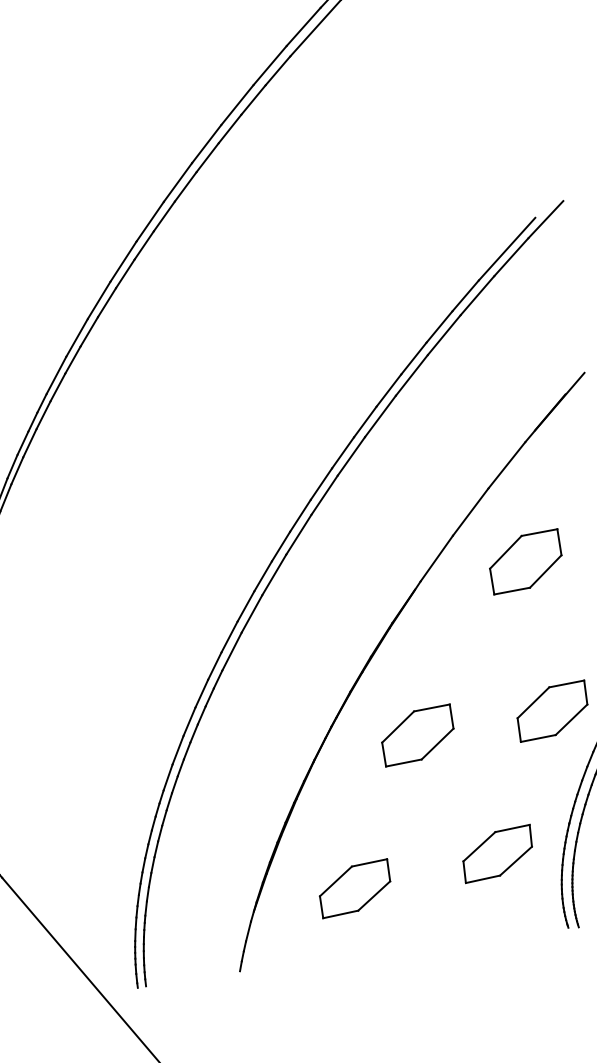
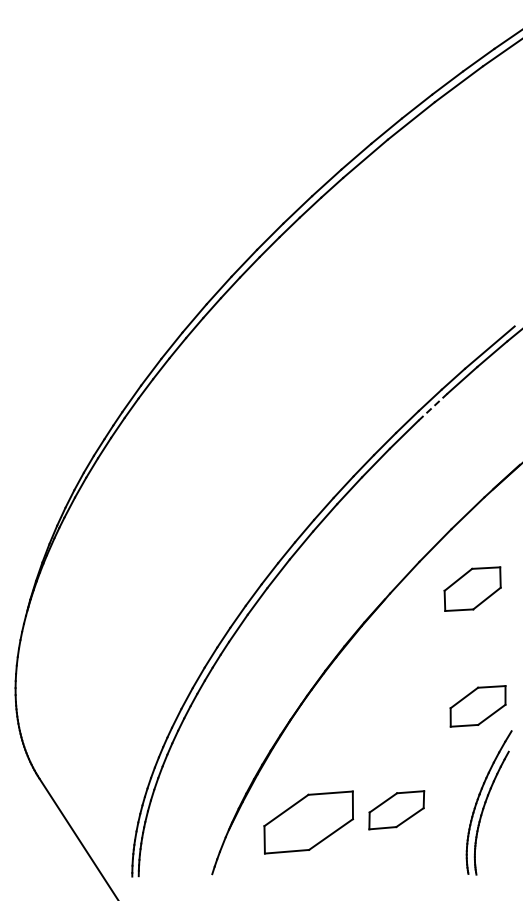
line: (444, 335) -> (433, 407), solid -> dashed
part: (417, 734) -> (372, 710), removed
part: (497, 854) -> (396, 810), moved
part: (354, 888) -> (308, 822), size x1.6

